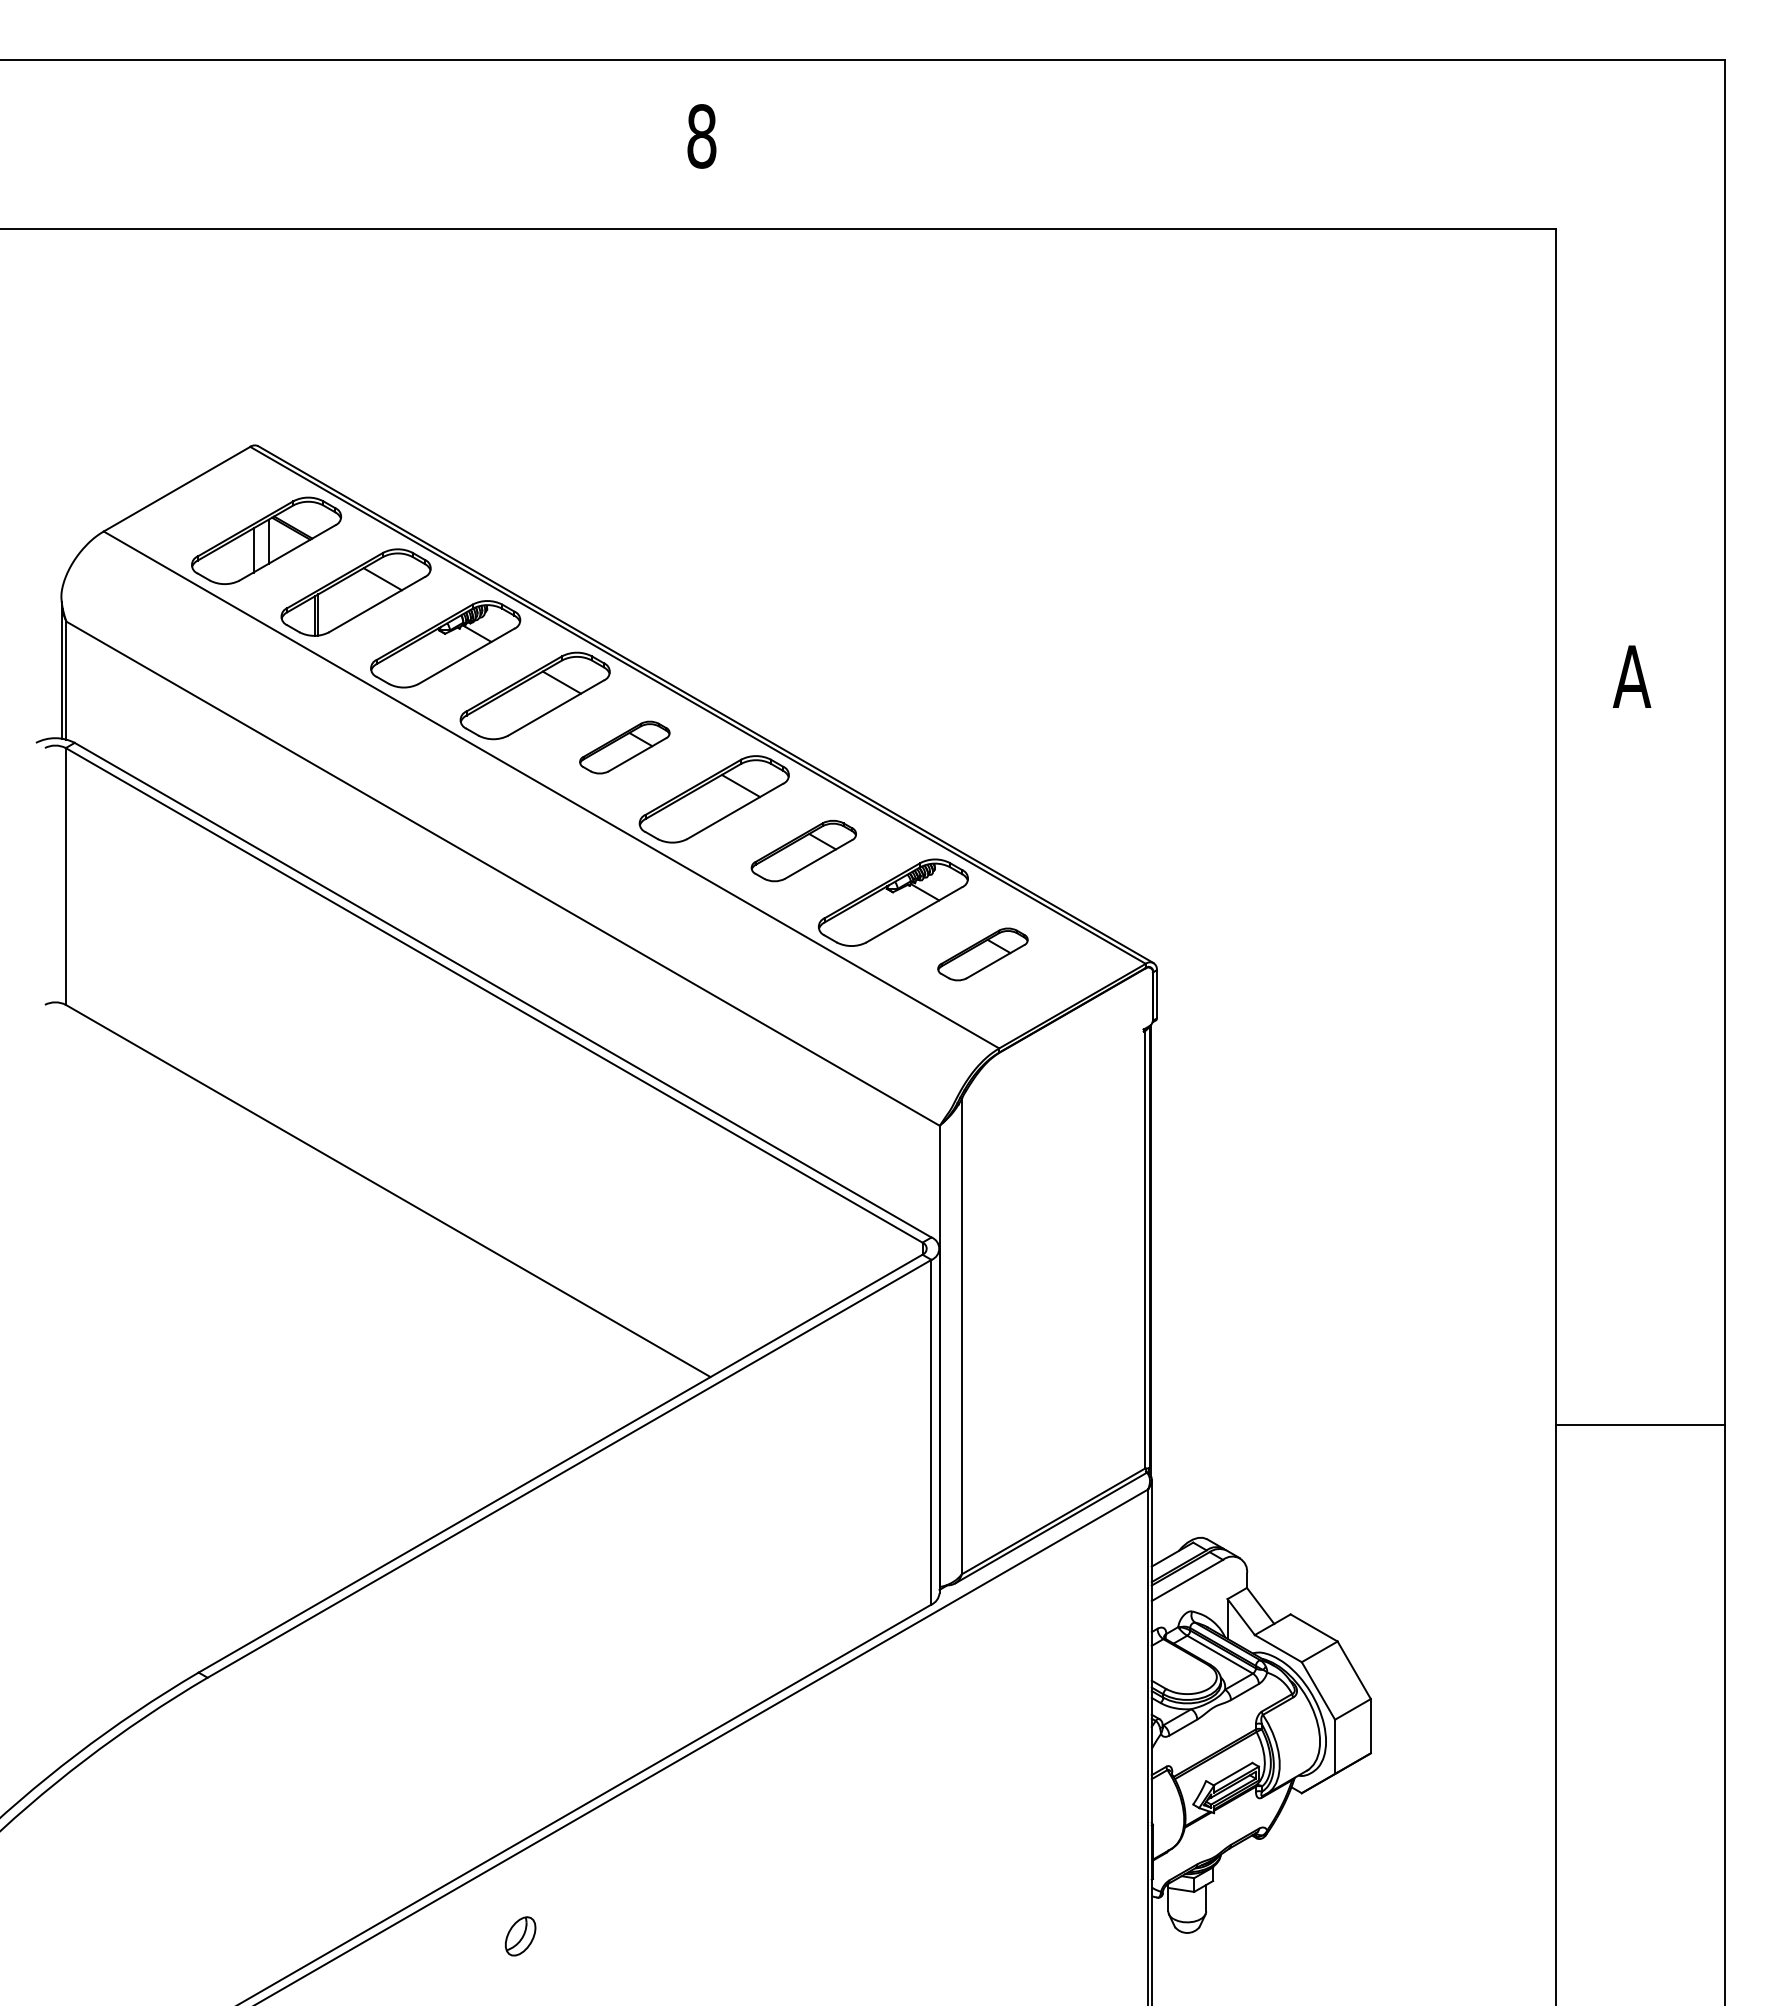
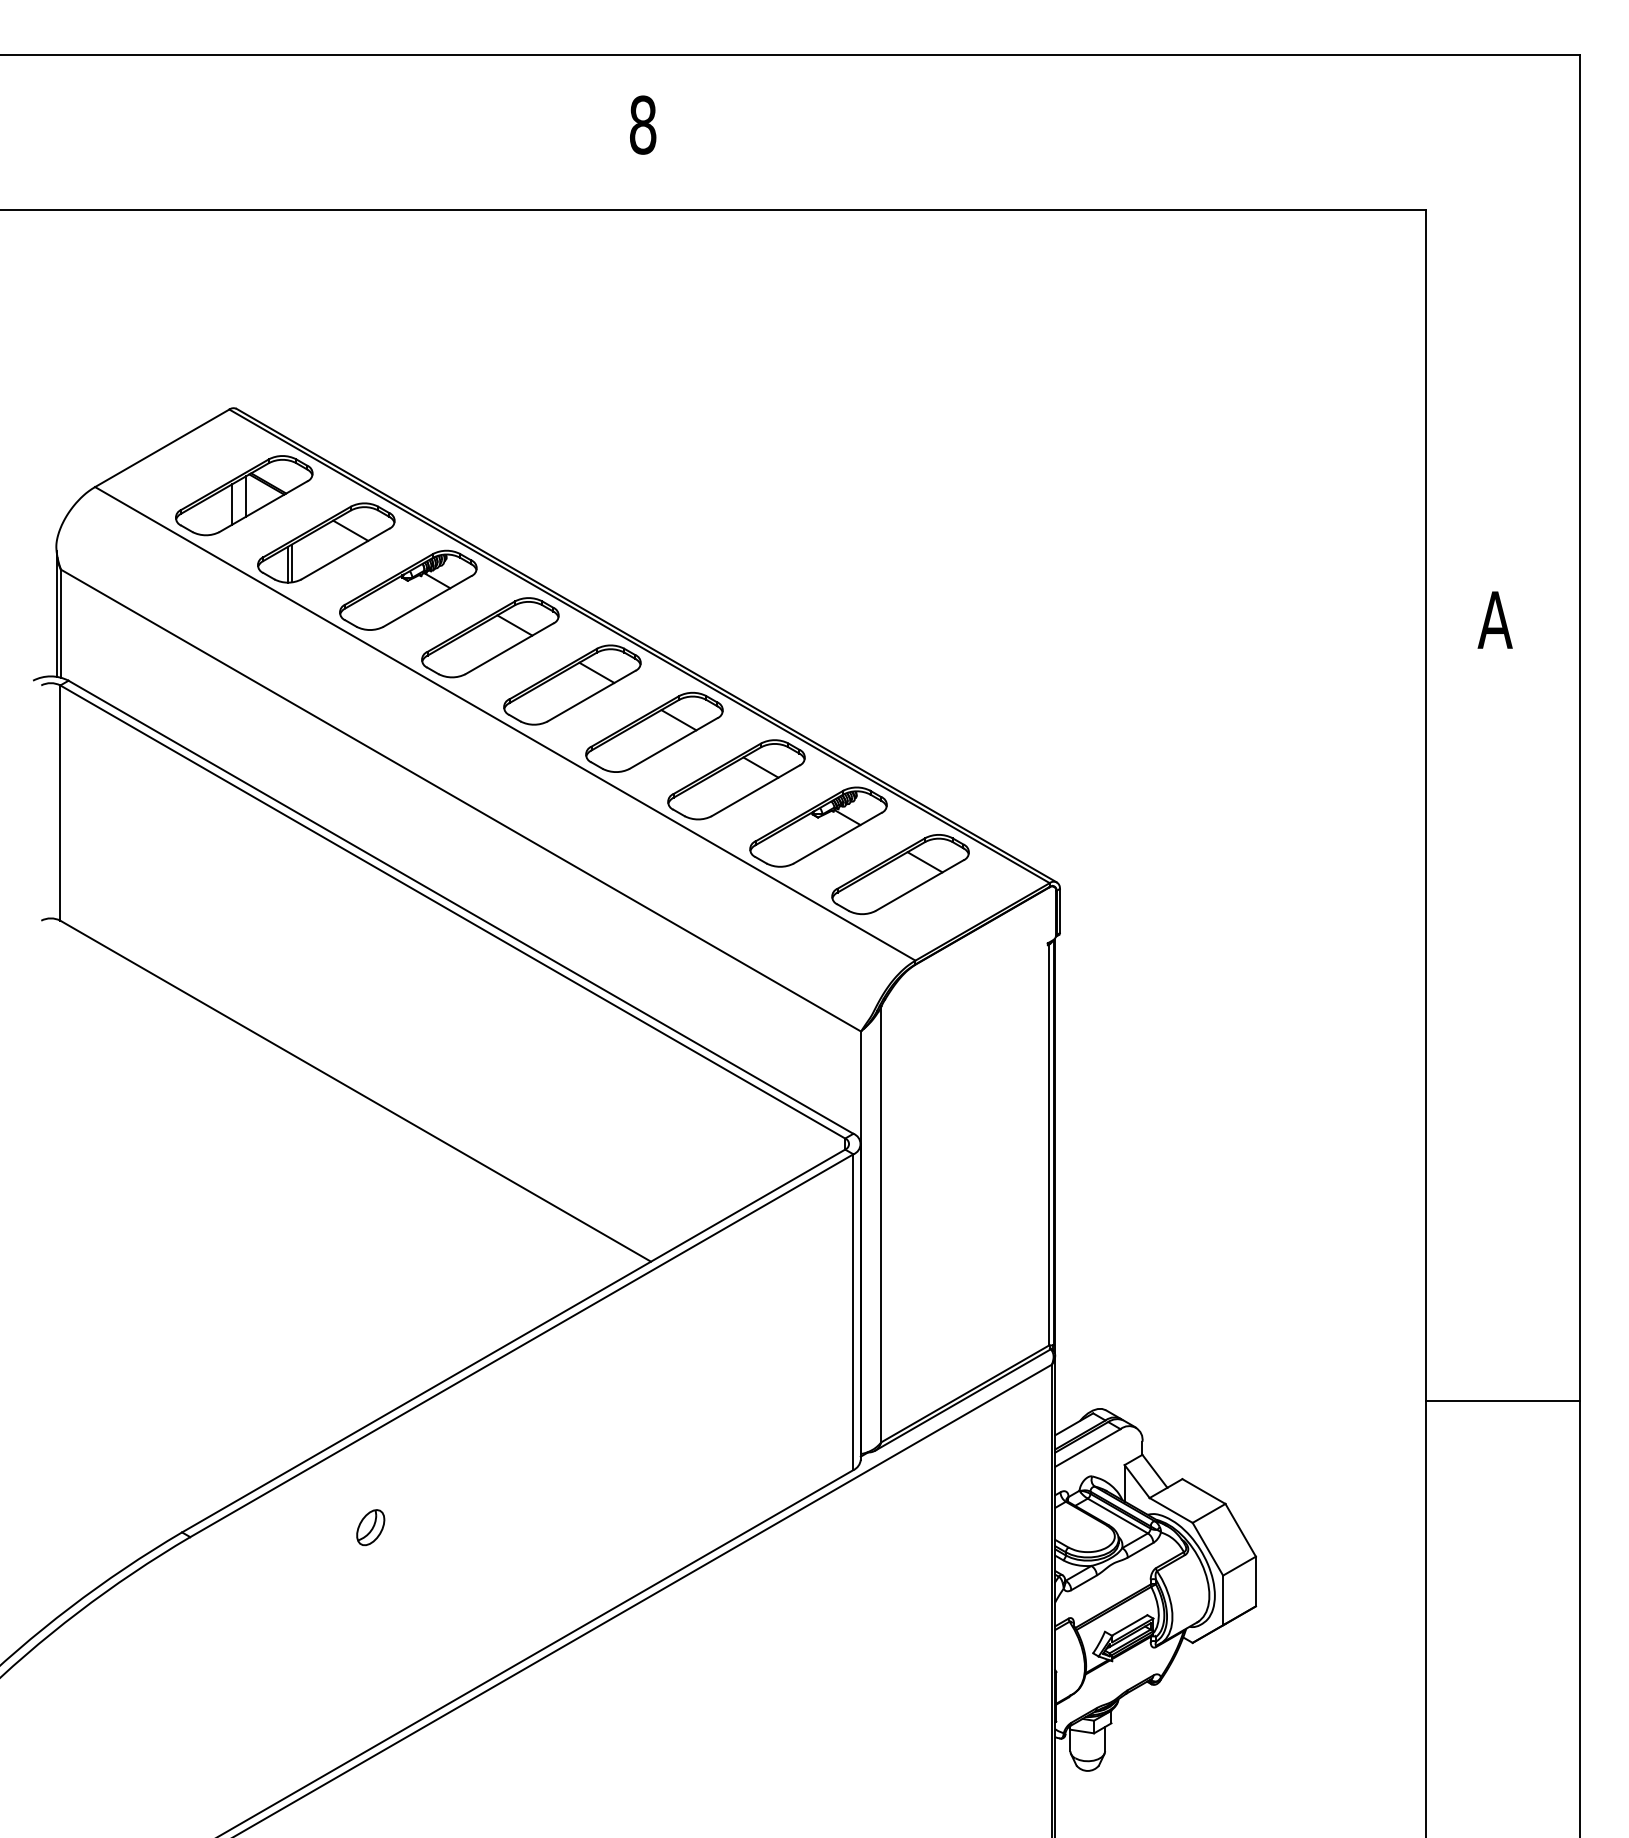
part: (624, 747) -> (572, 684), size x1.67
part: (803, 850) -> (736, 779), size x1.43
part: (982, 954) -> (900, 874), size x1.67
line: (1639, 1425) -> (1502, 1401), moved
part: (520, 1936) -> (370, 1527), moved

